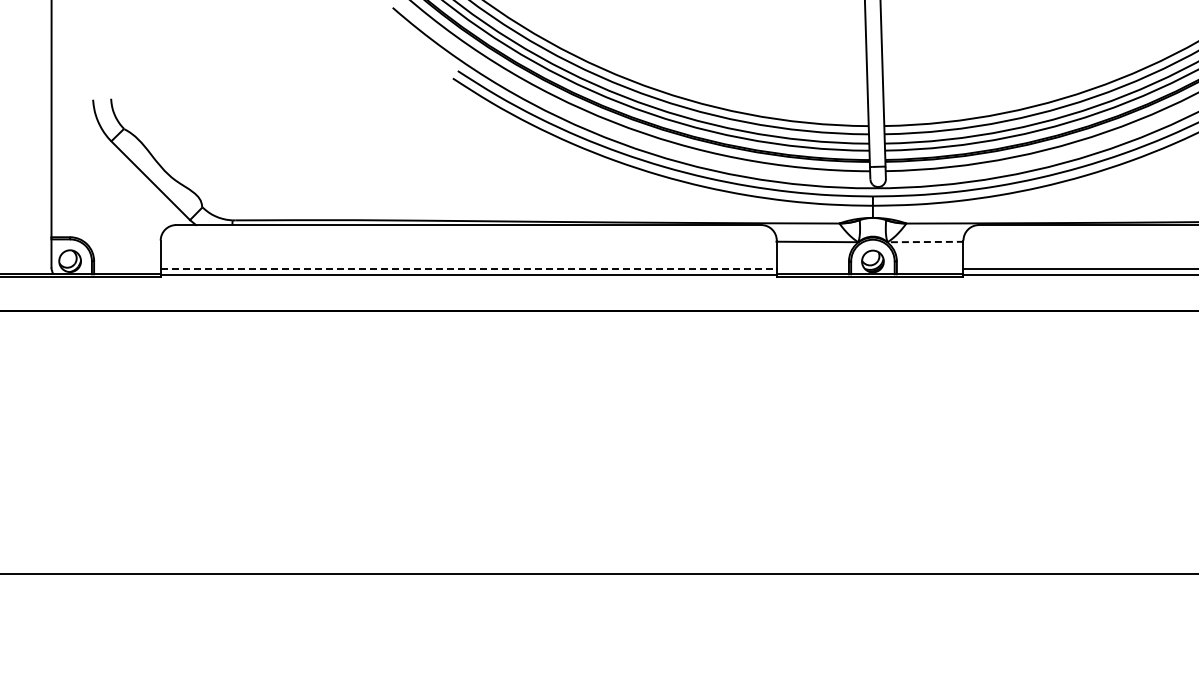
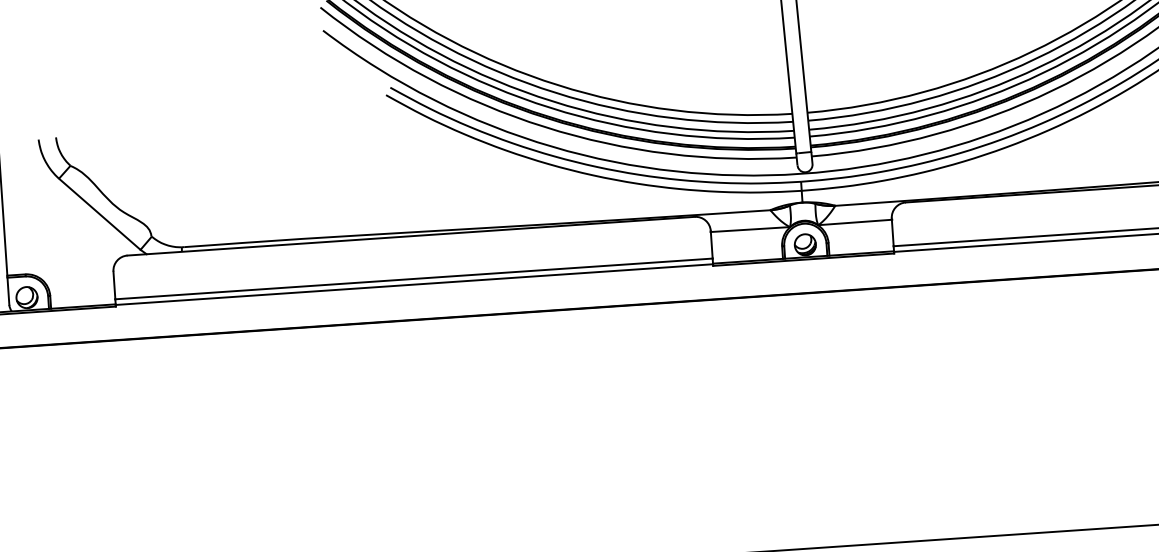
line: (925, 242) -> (855, 222), dashed -> solid
line: (469, 269) -> (414, 279), dashed -> solid

